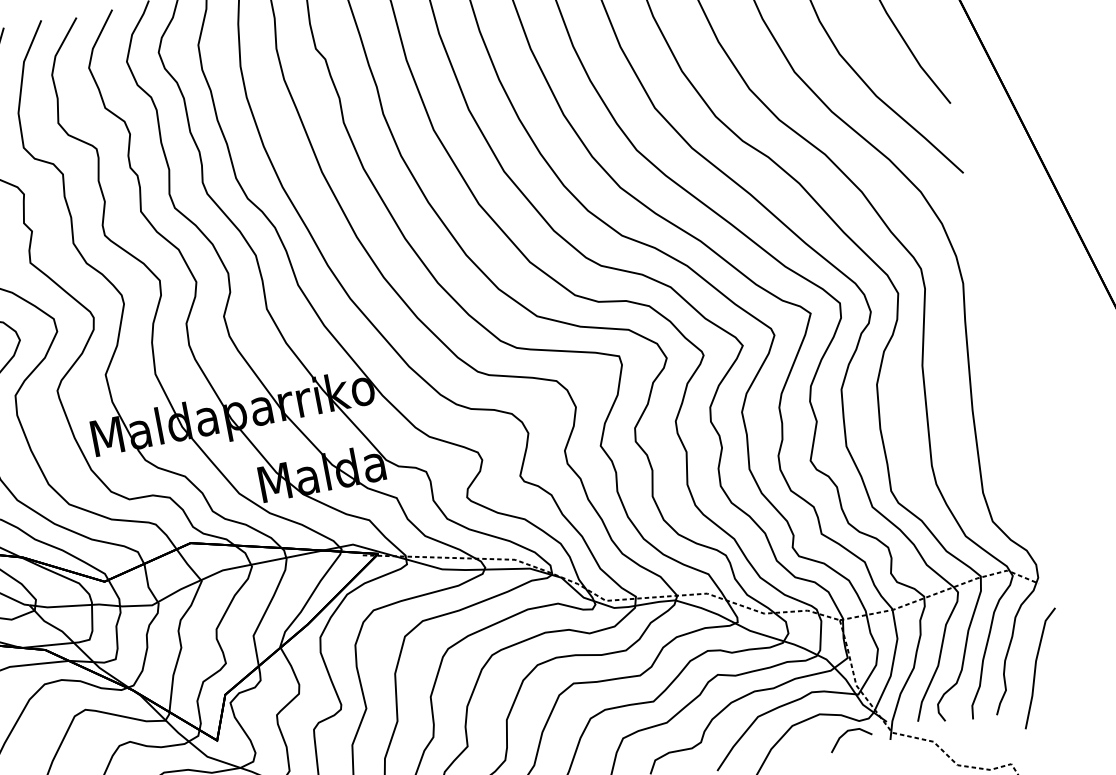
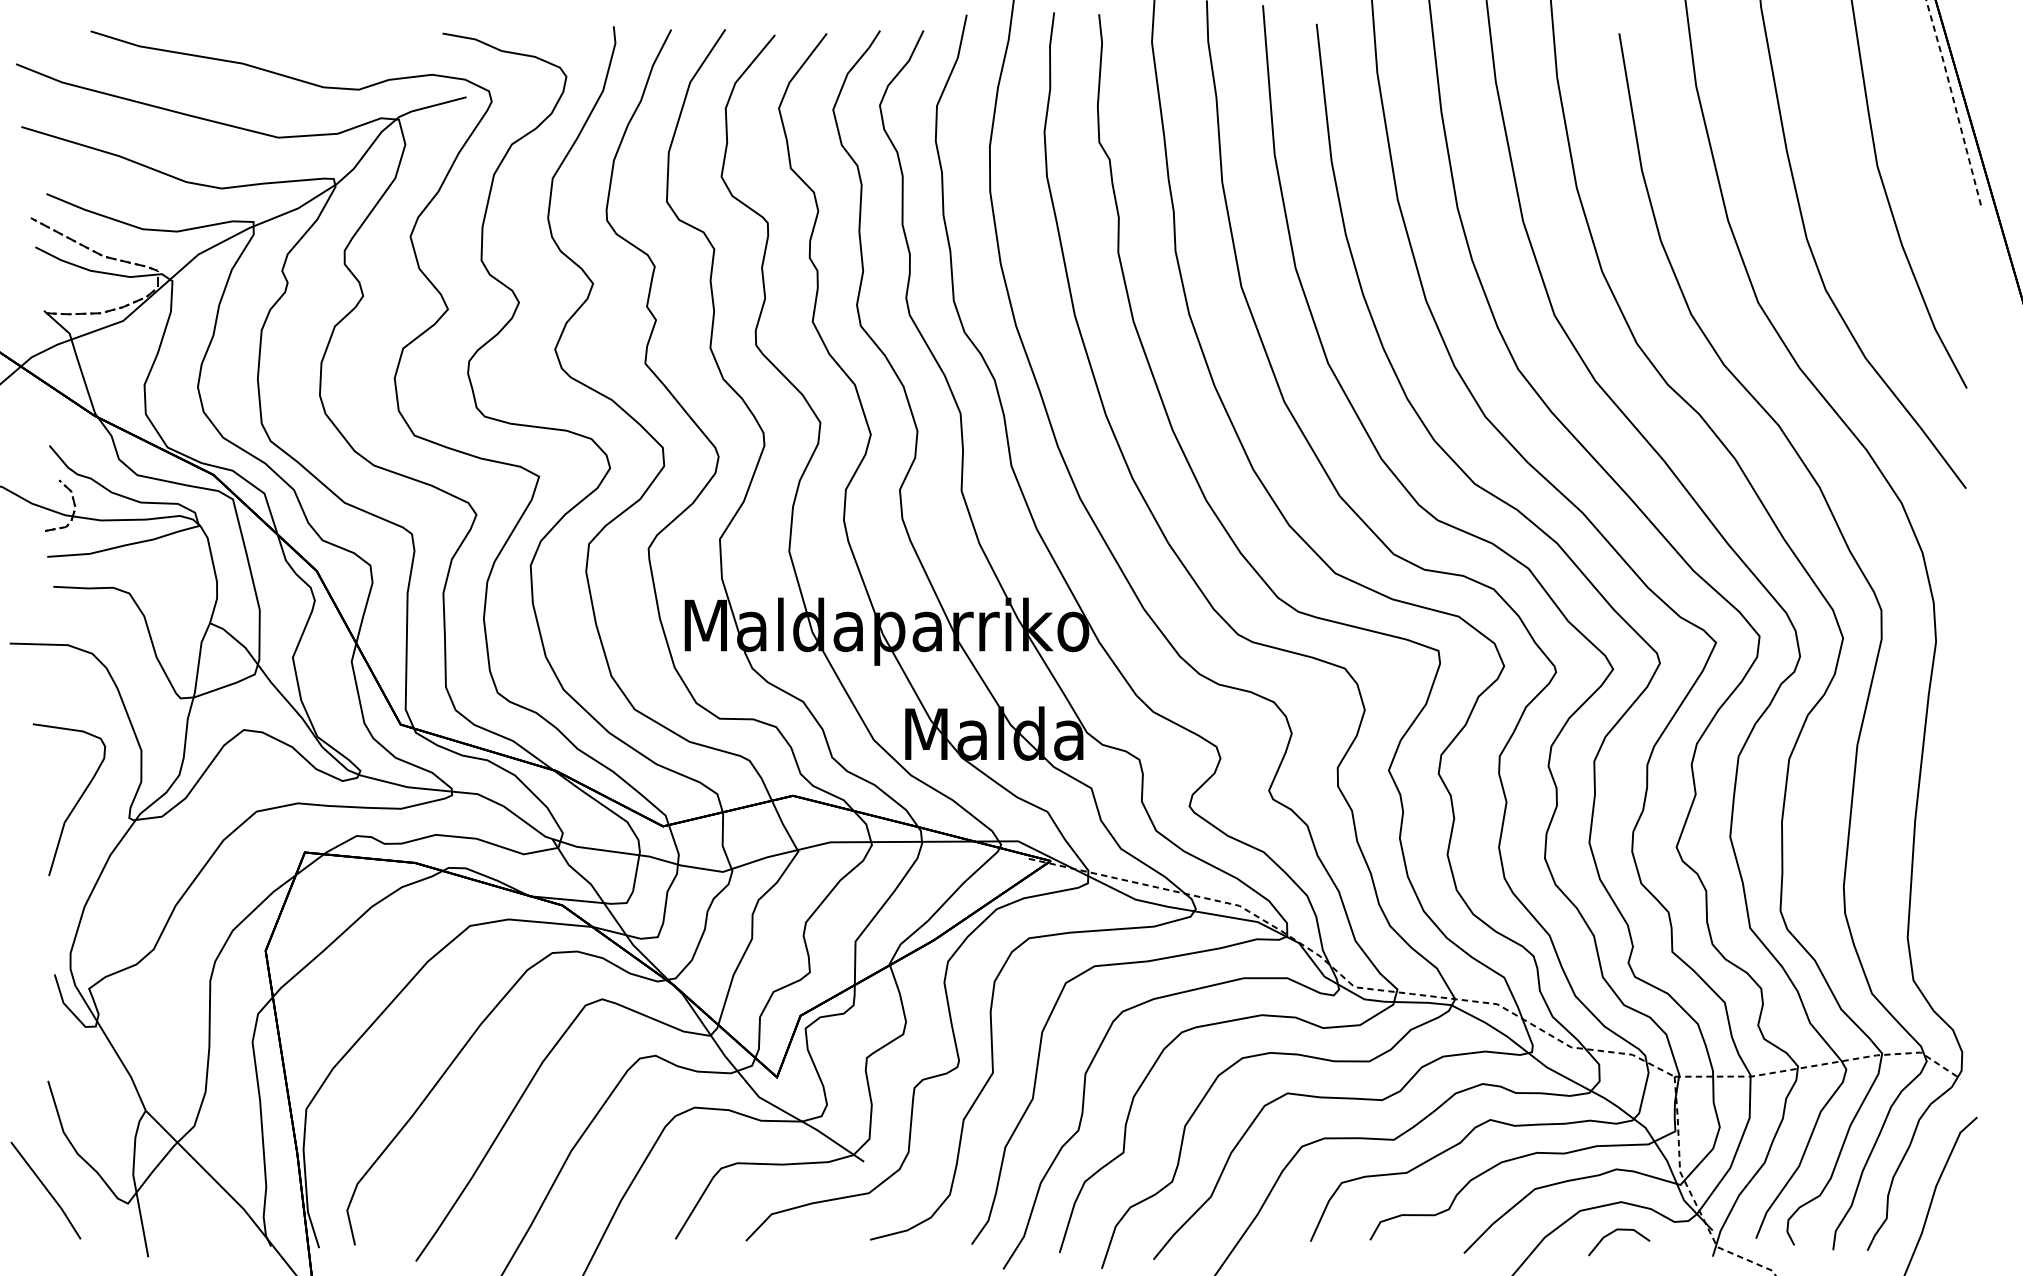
line: (846, 733) -> (1614, 1232), moved

